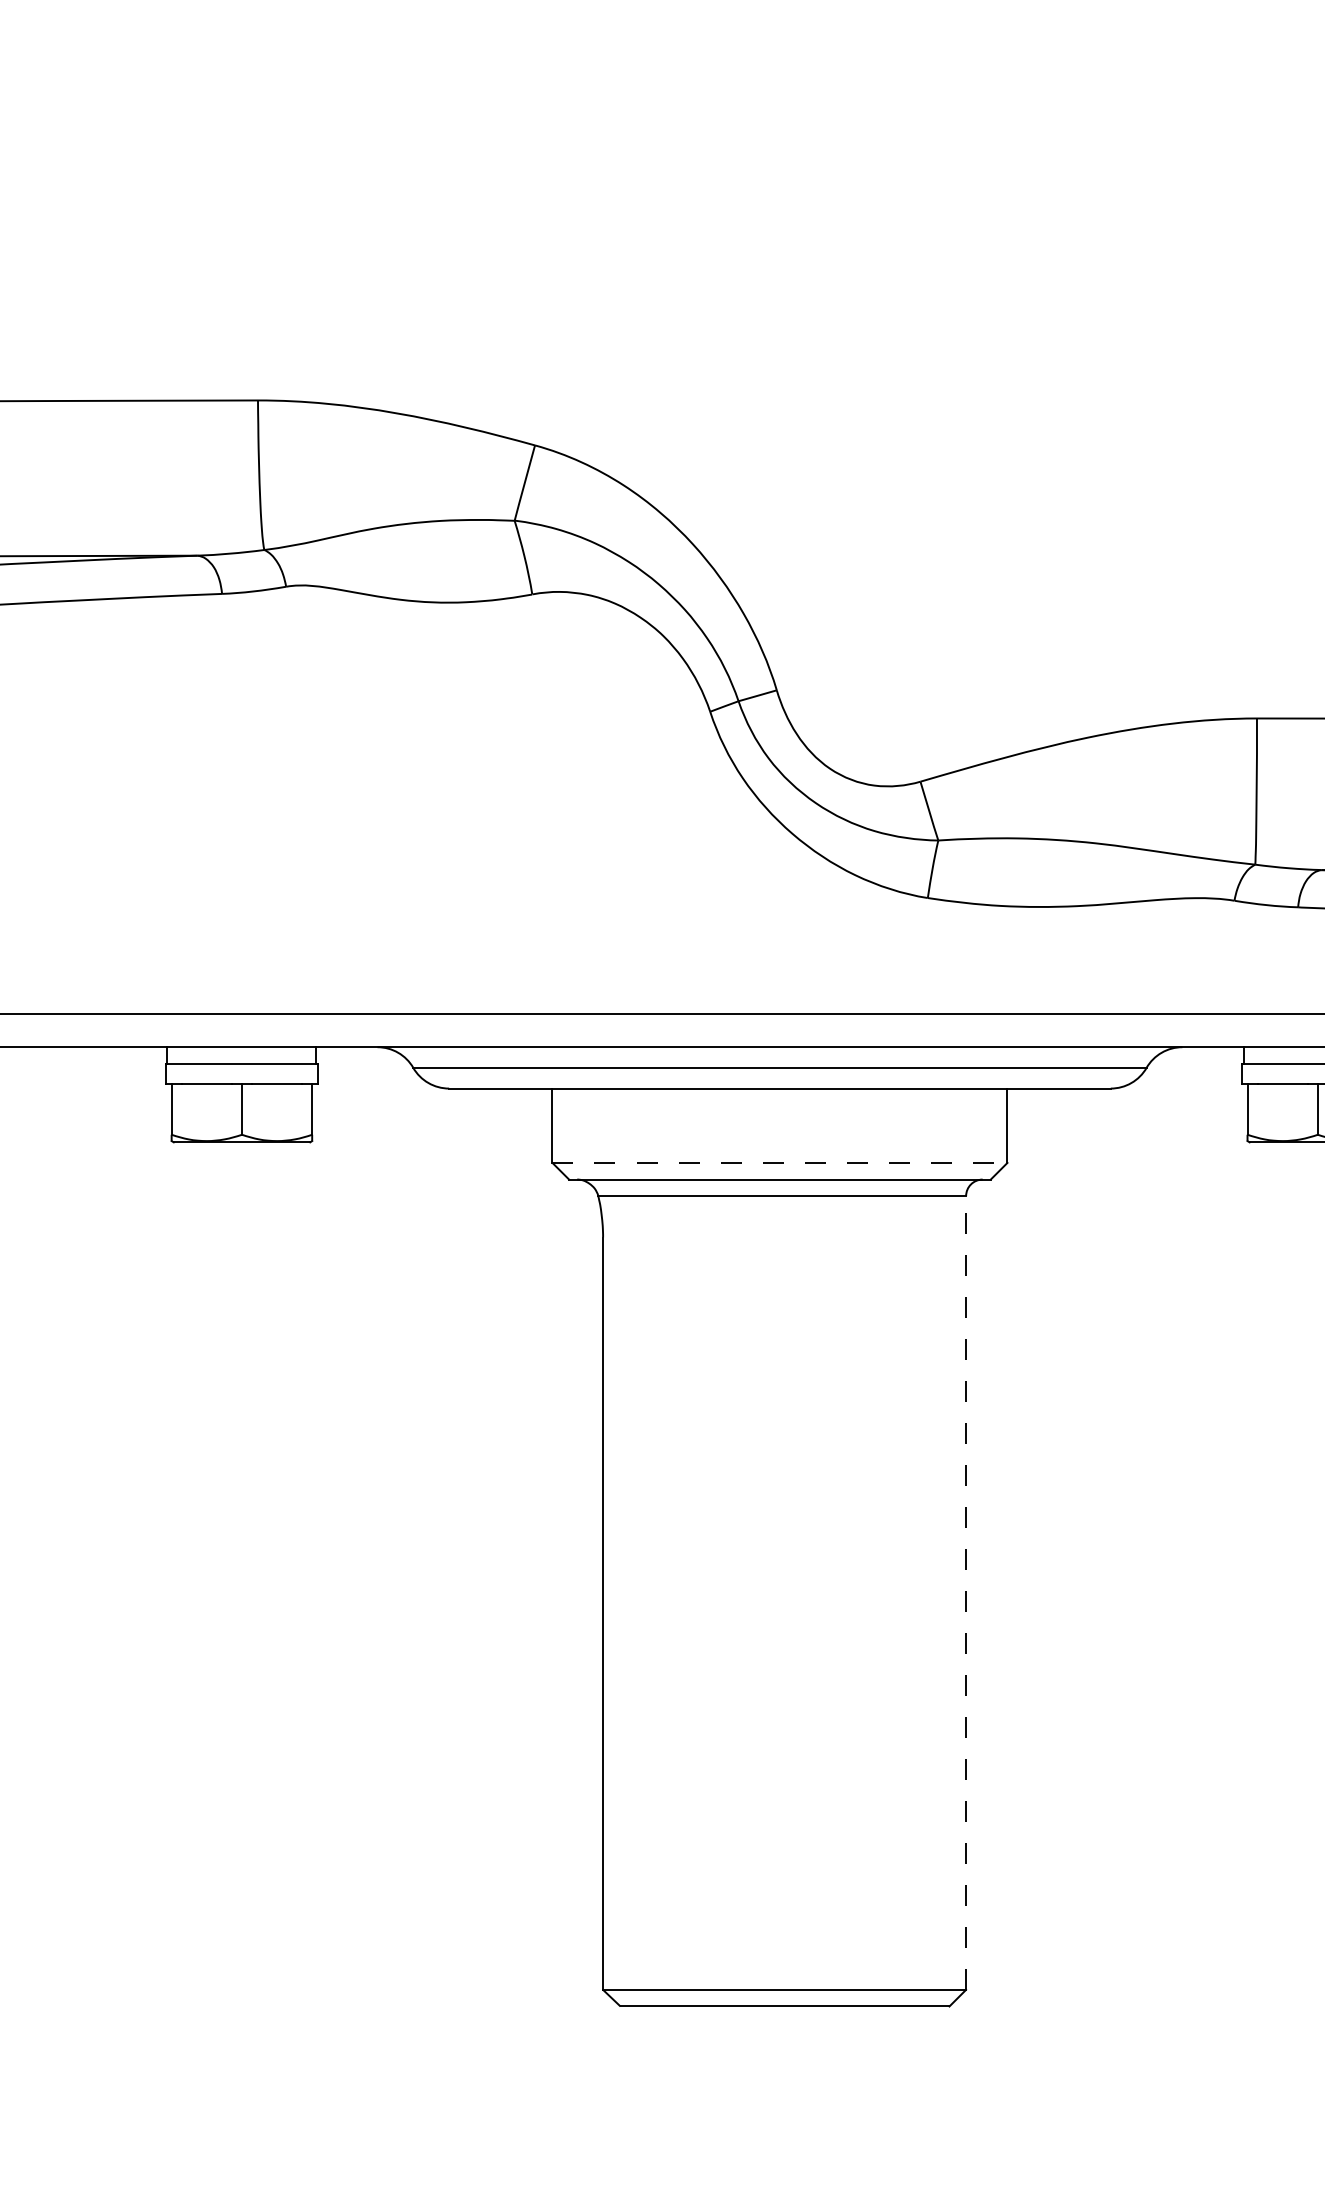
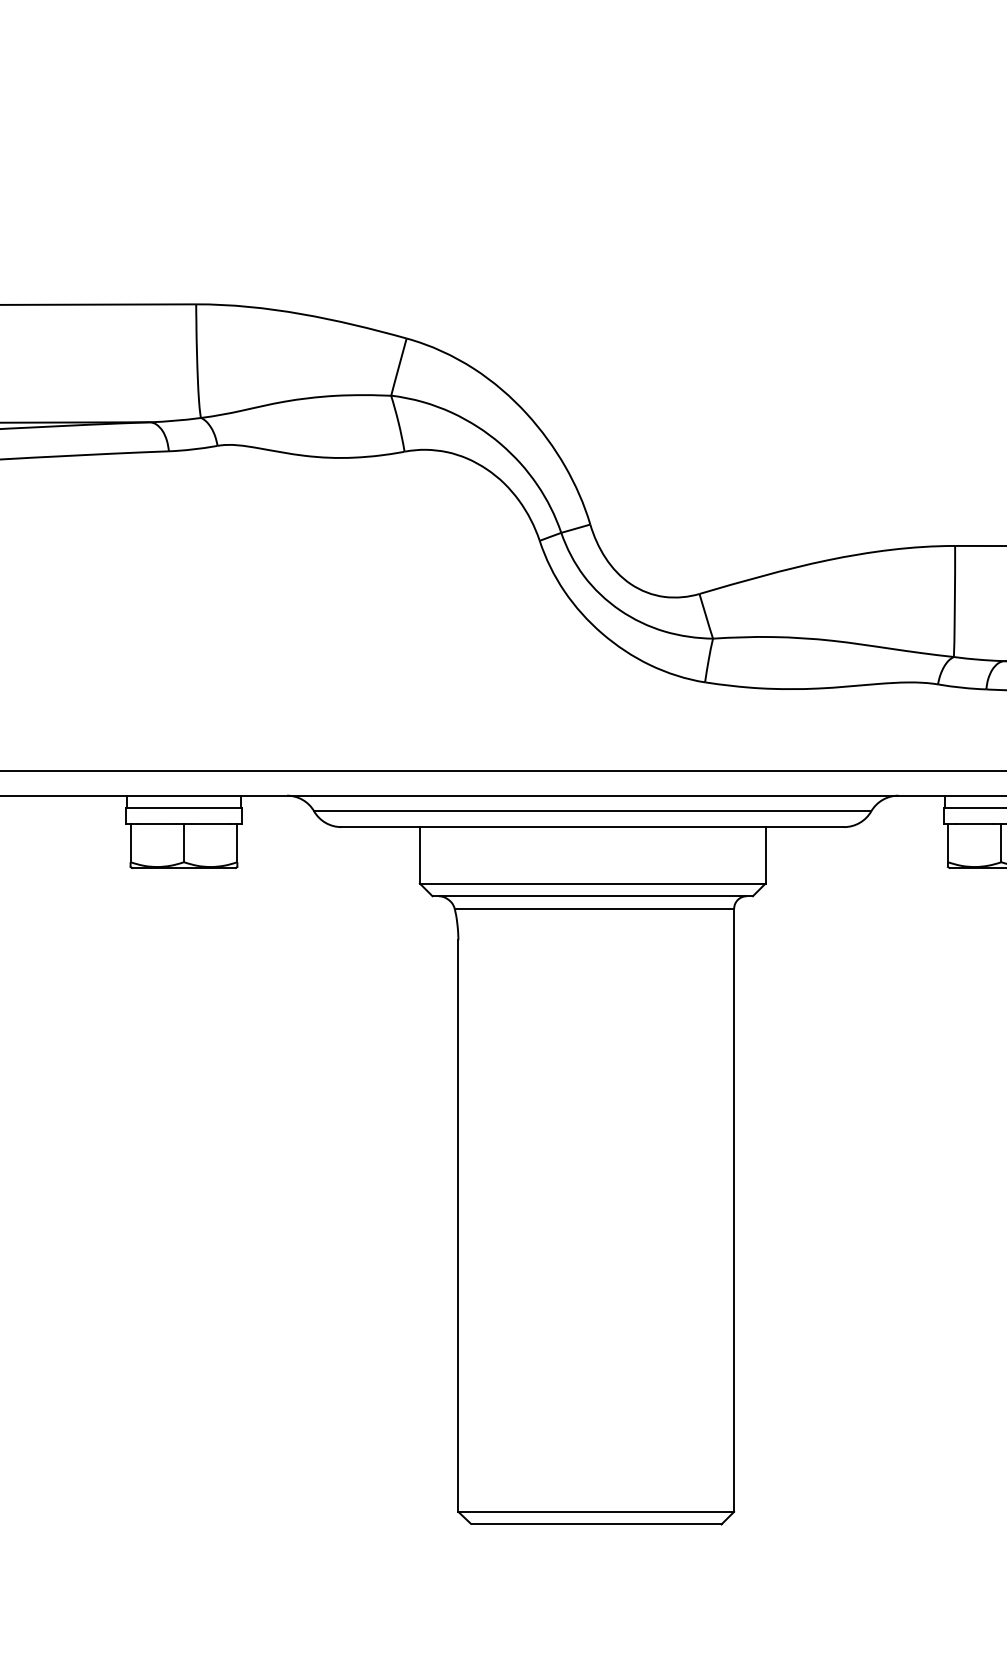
line: (780, 1162) -> (593, 883), dashed -> solid
line: (966, 1593) -> (734, 1210), dashed -> solid

